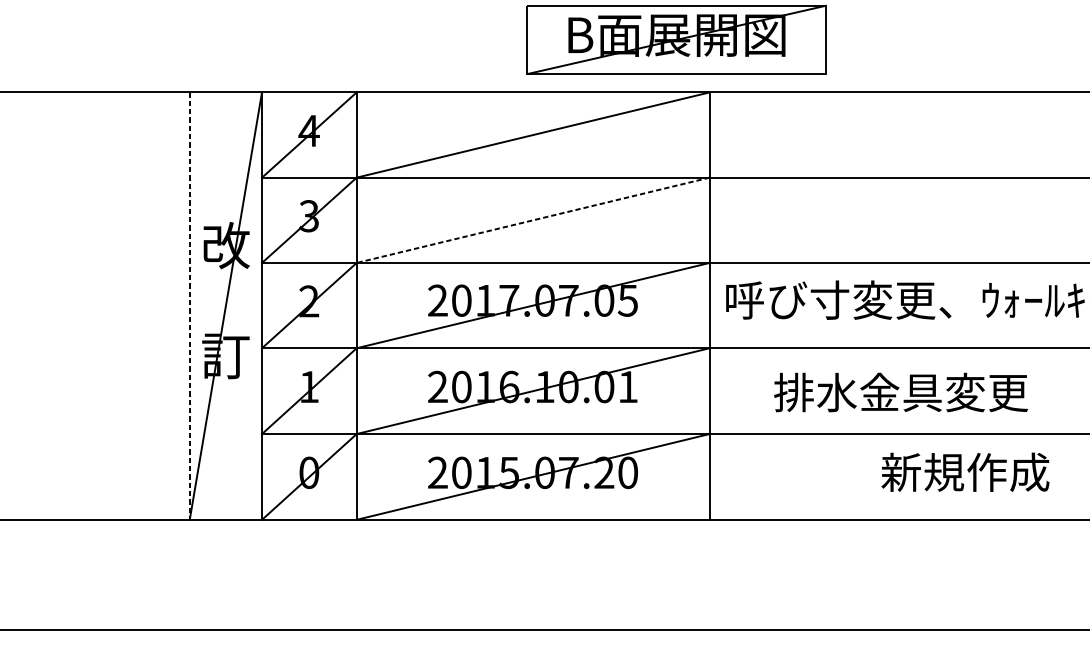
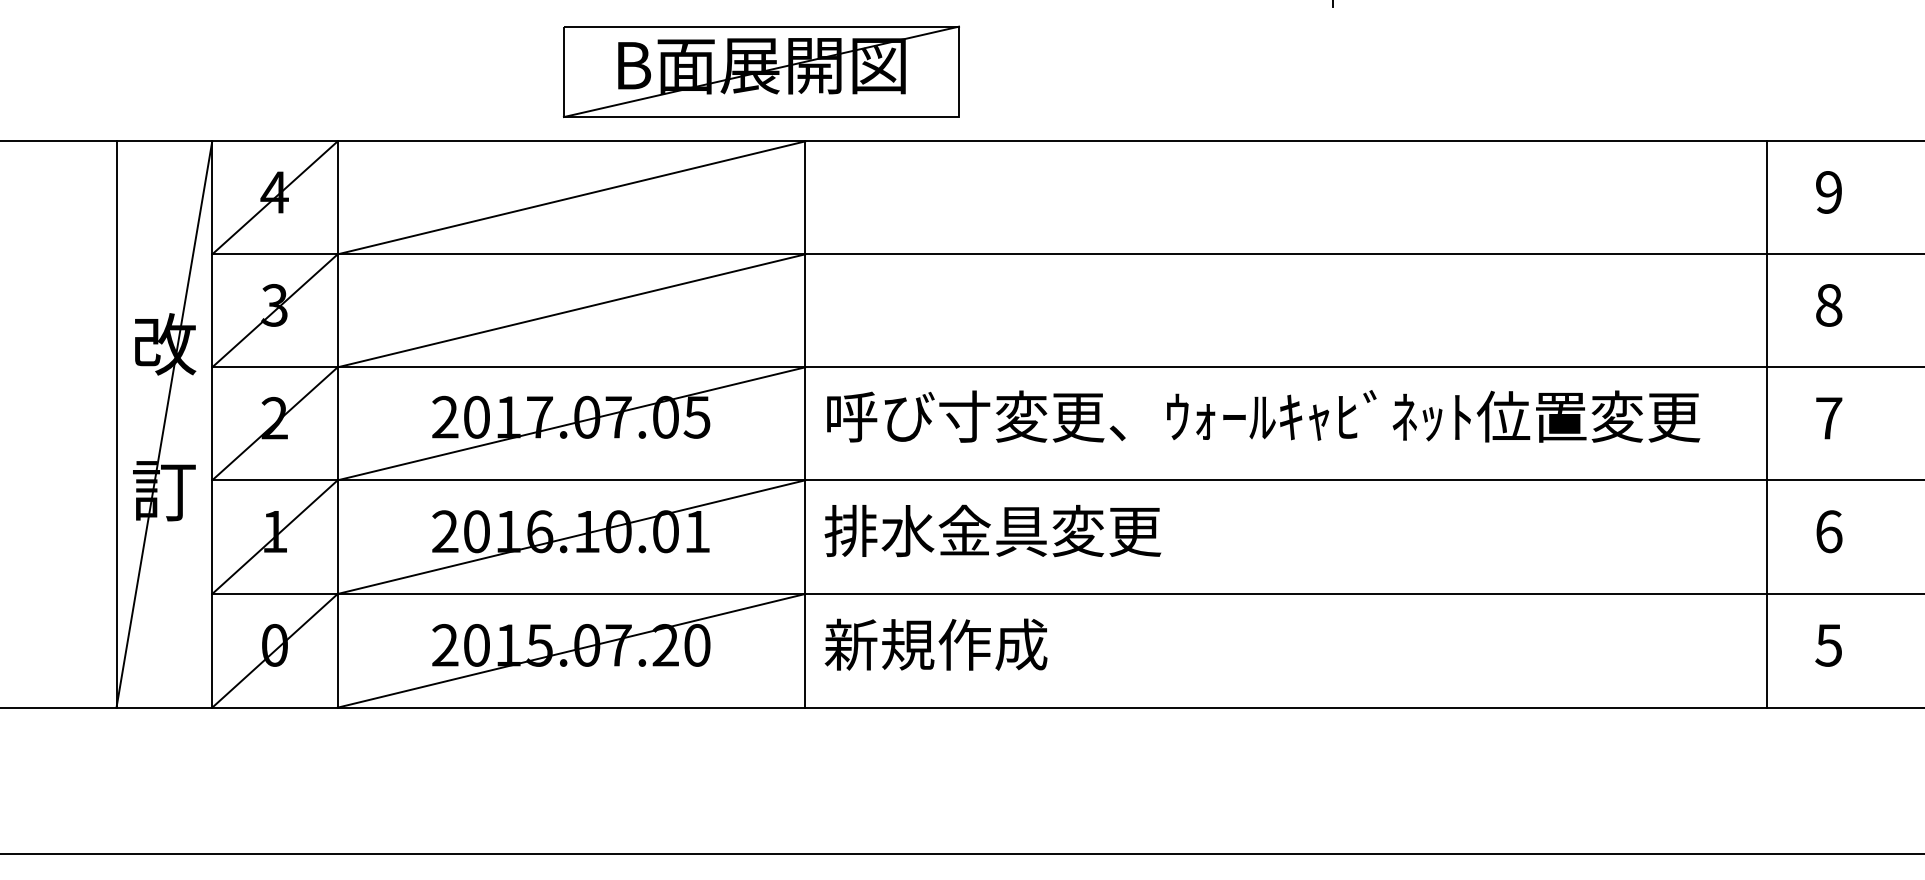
line: (533, 220) -> (571, 310), dashed -> solid
line: (189, 306) -> (116, 425), dashed -> solid
text: (900, 392) -> (992, 530), moved
text: (964, 472) -> (935, 644), moved

